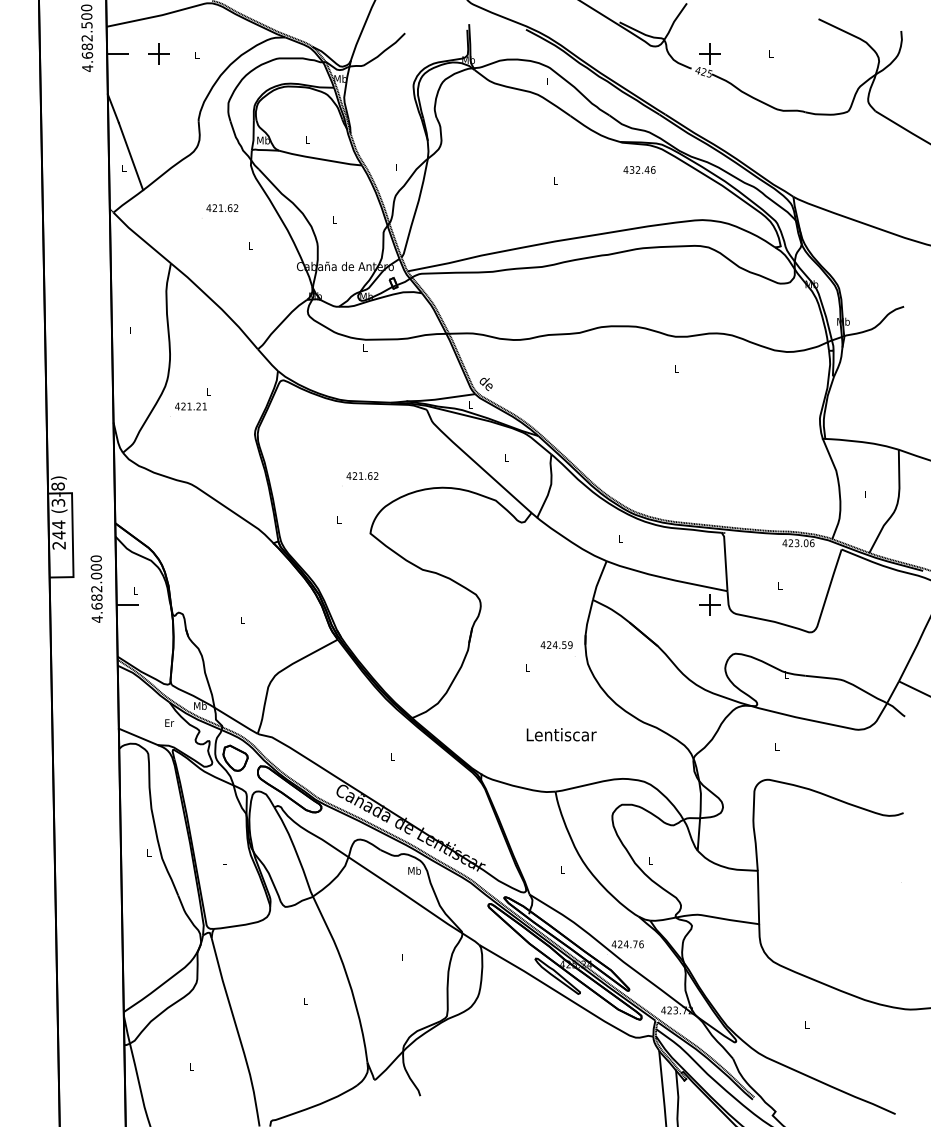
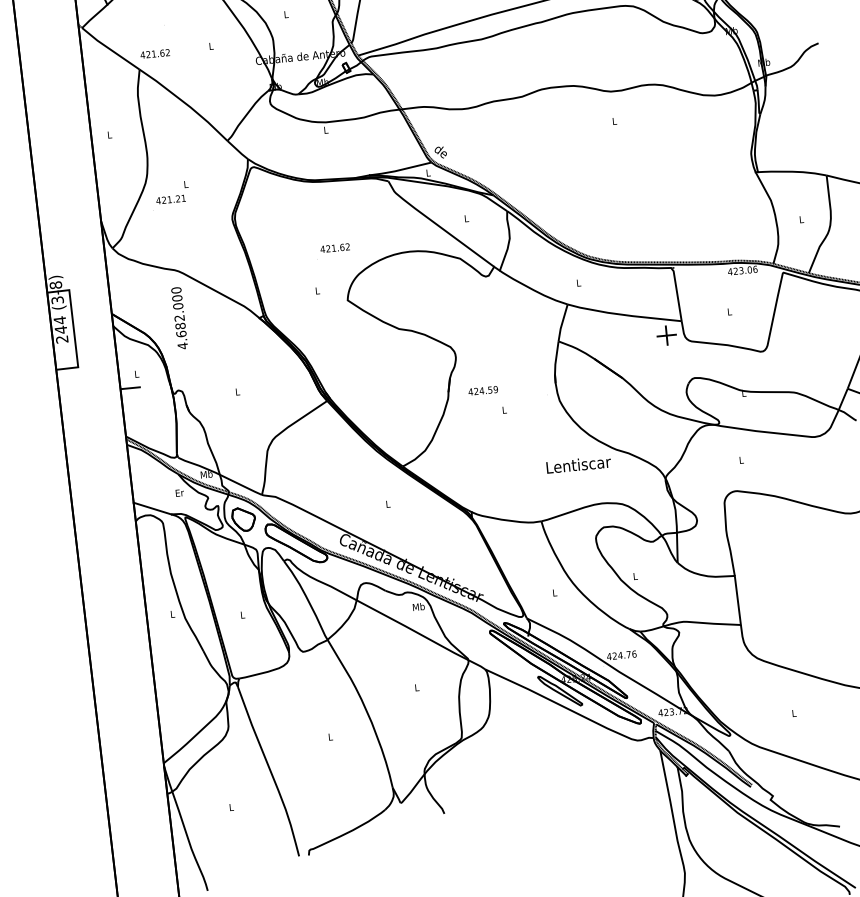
text: (222, 208) -> (155, 54), moved
text: (96, 588) -> (179, 317), moved
text: (556, 644) -> (483, 390), moved
text: (561, 734) -> (578, 464), moved

